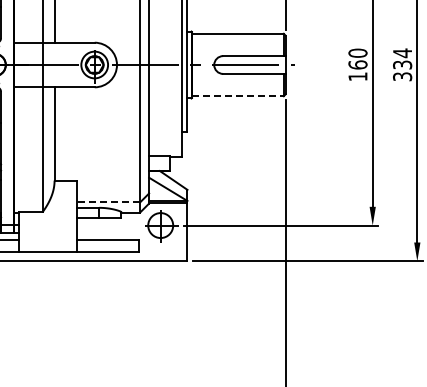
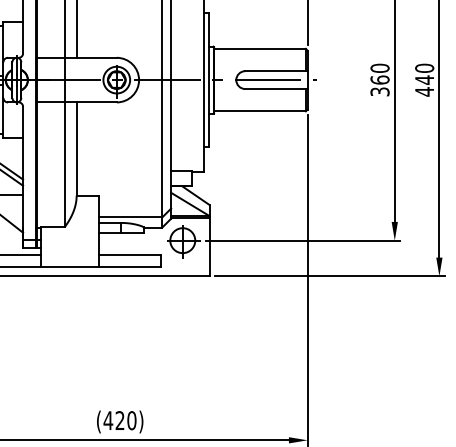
text: (402, 64) -> (424, 79), 334 -> 440
text: (357, 76) -> (379, 91), 160 -> 360
line: (237, 96) -> (259, 111), dashed -> solid
line: (108, 202) -> (130, 217), dashed -> solid

